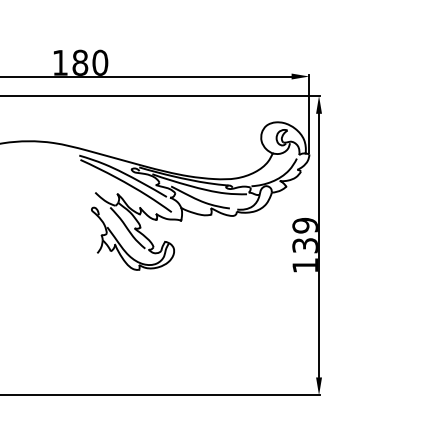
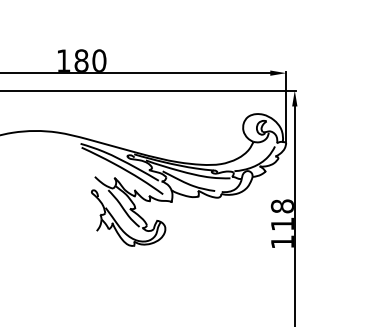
text: (304, 235) -> (281, 215), 139 -> 118

